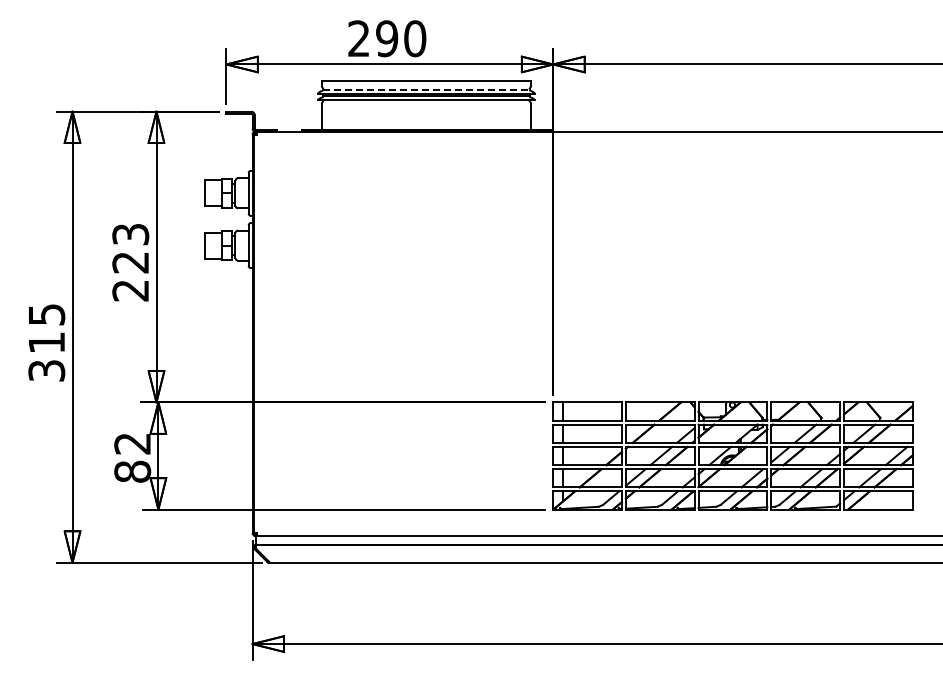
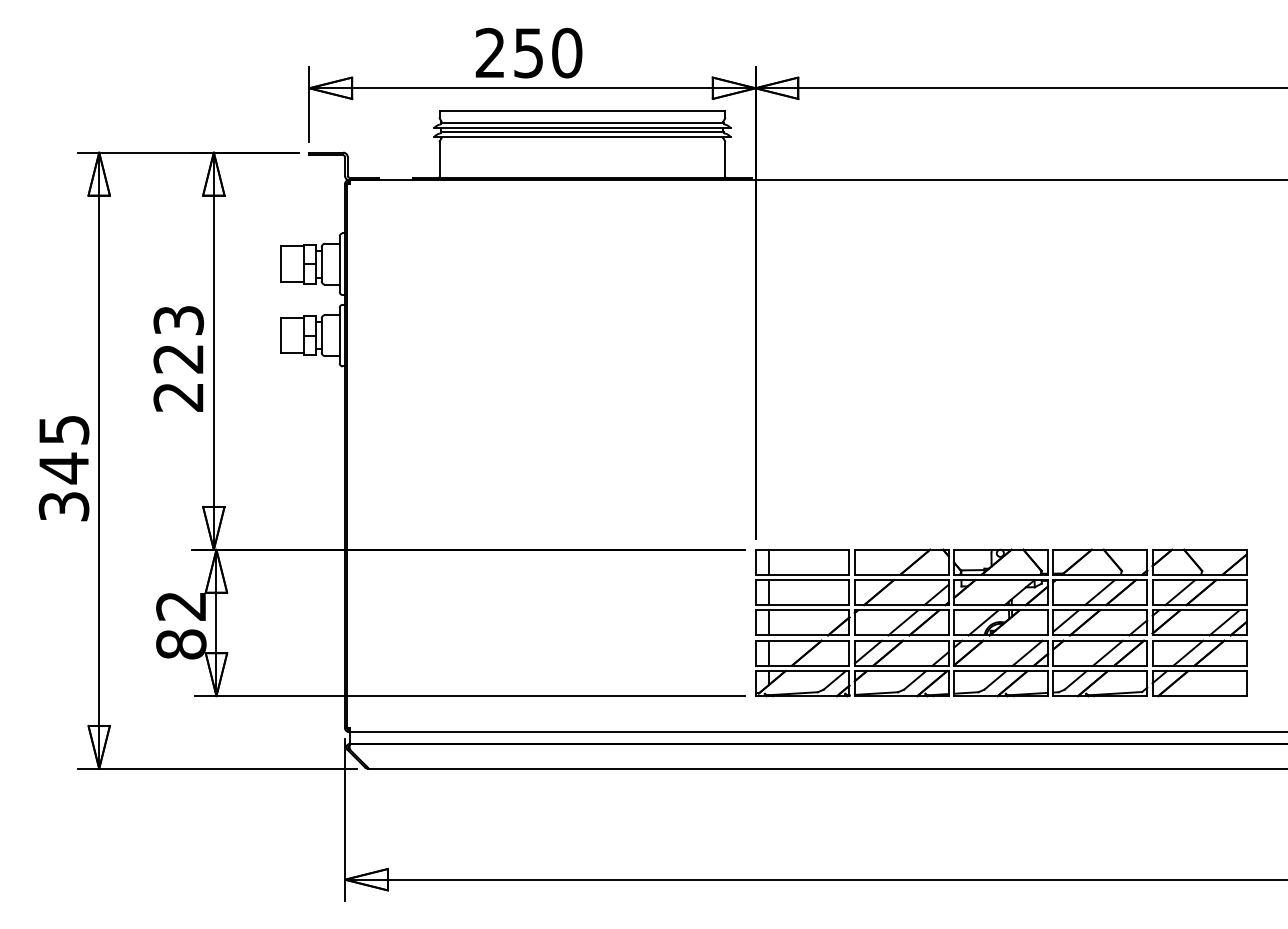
text: (387, 38) -> (529, 52), 290 -> 250
line: (426, 89) -> (582, 122), dashed -> solid
text: (46, 342) -> (63, 467), 315 -> 345

